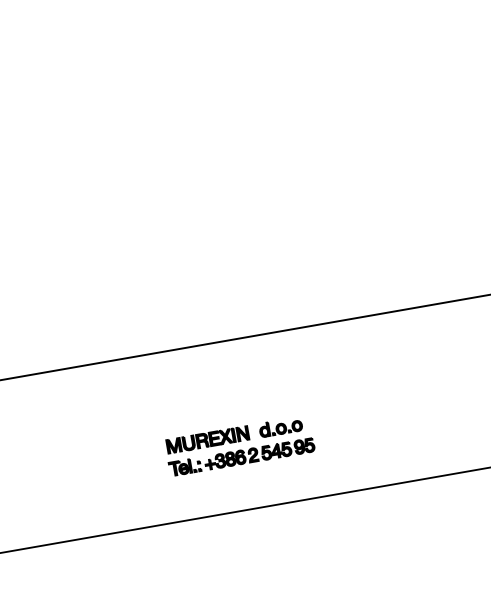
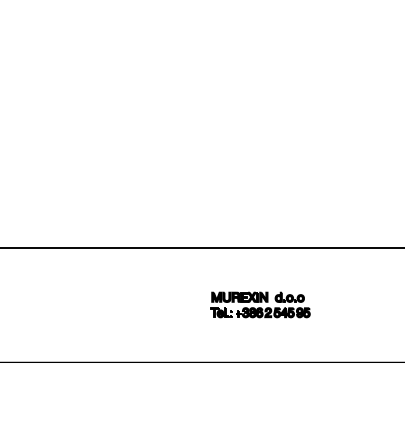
part: (239, 445) -> (260, 304), moved

